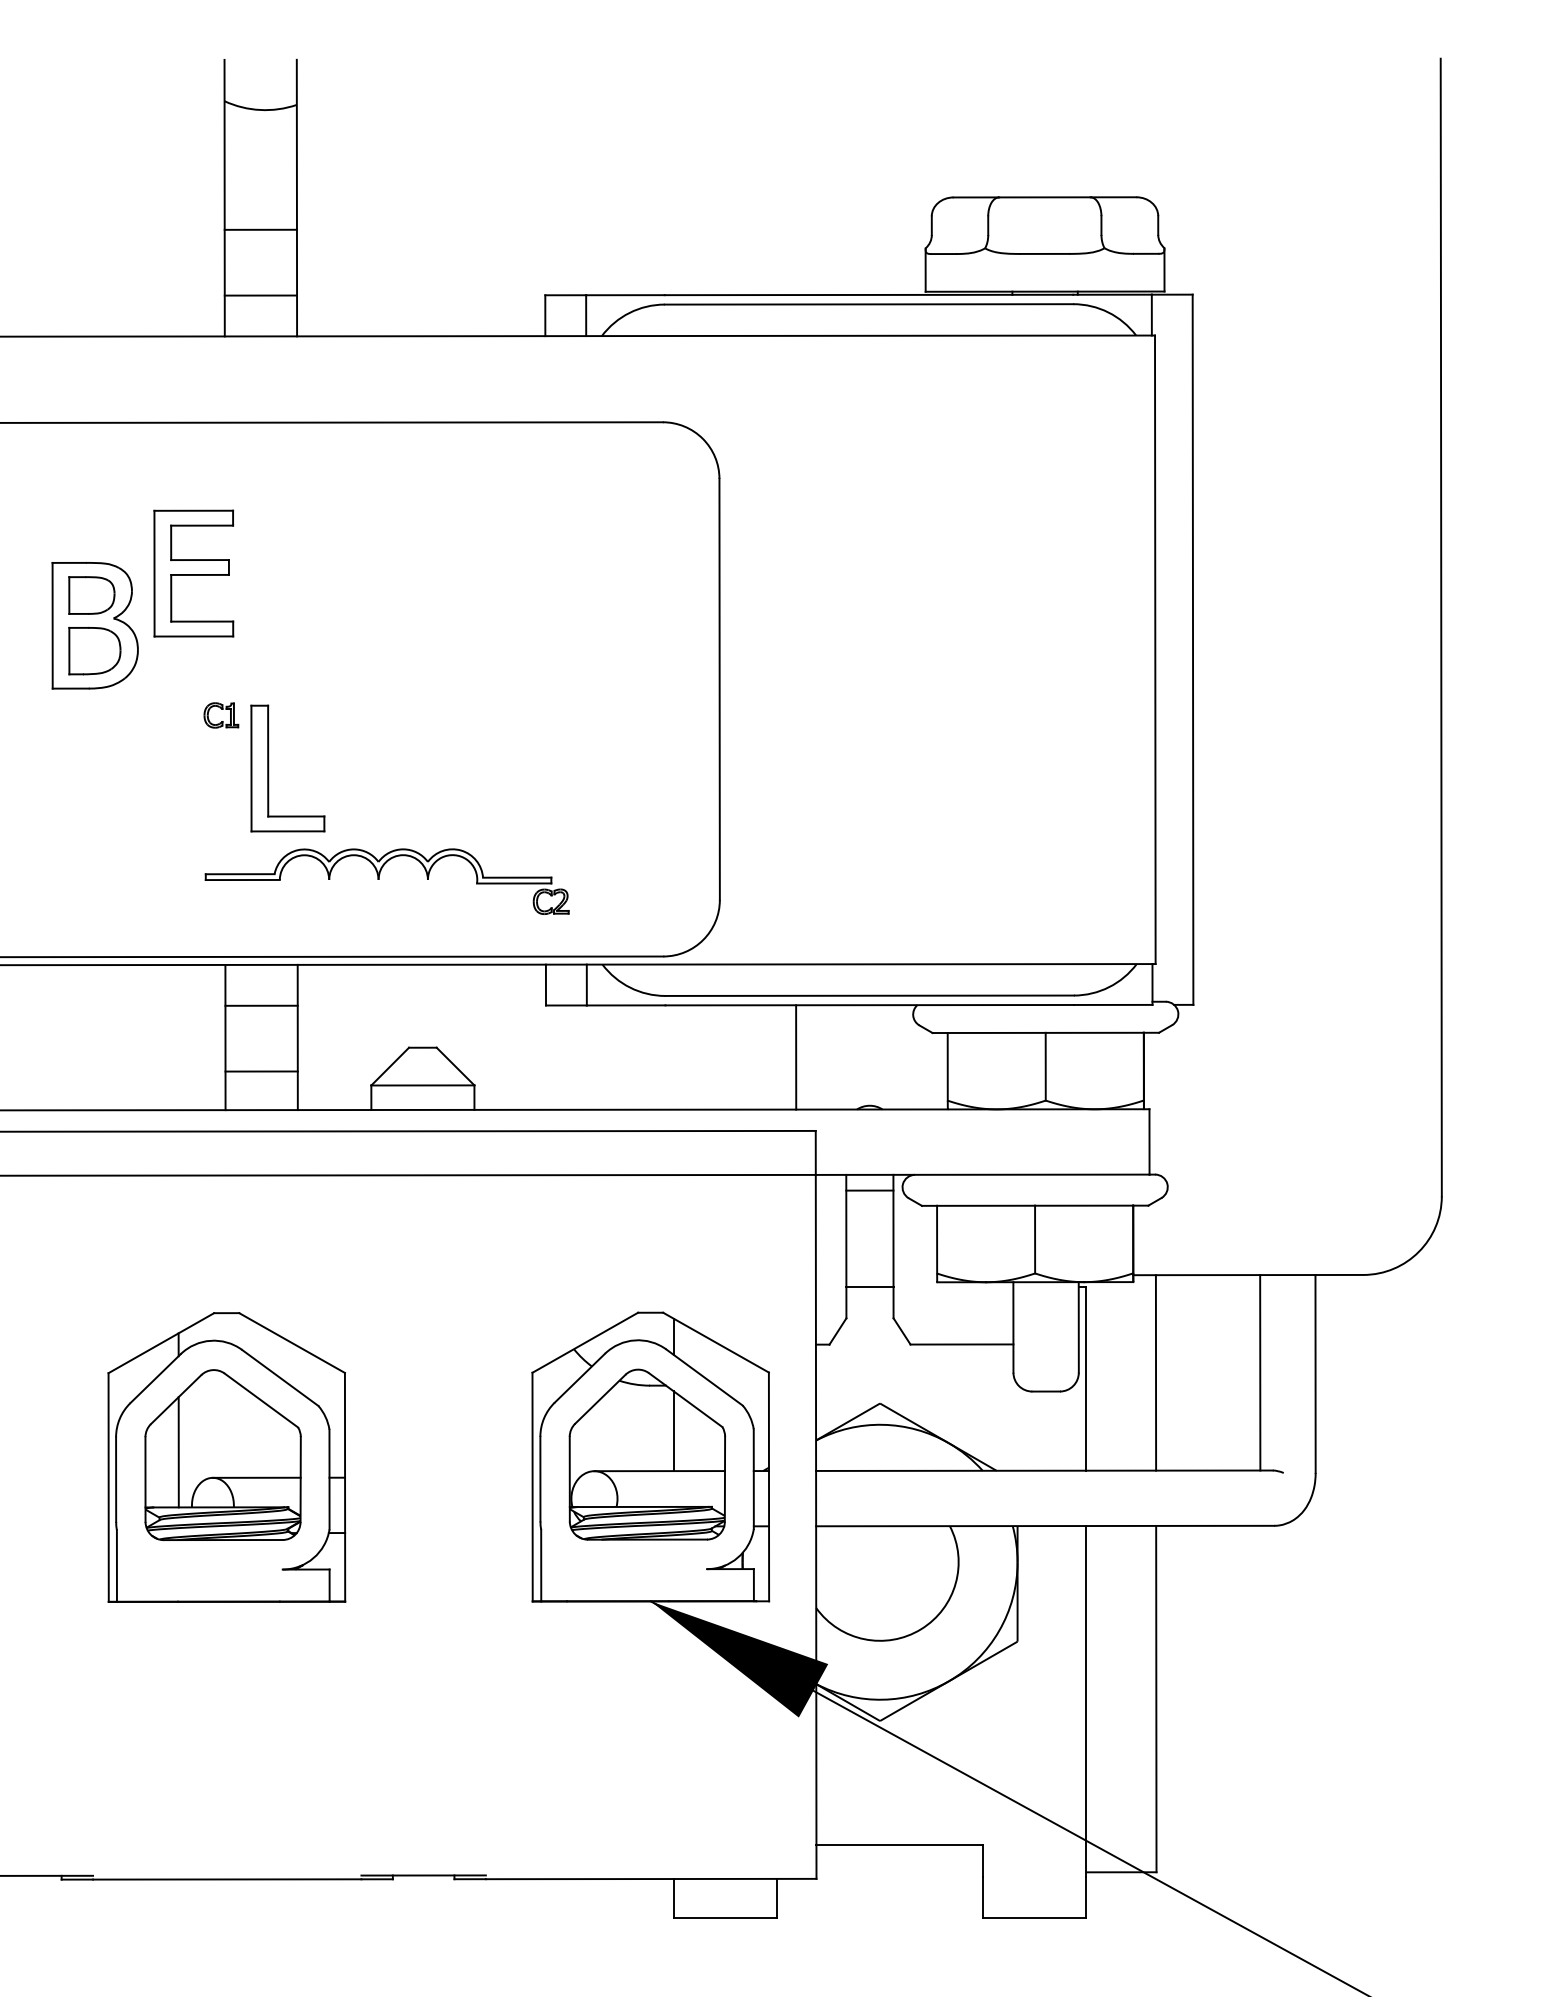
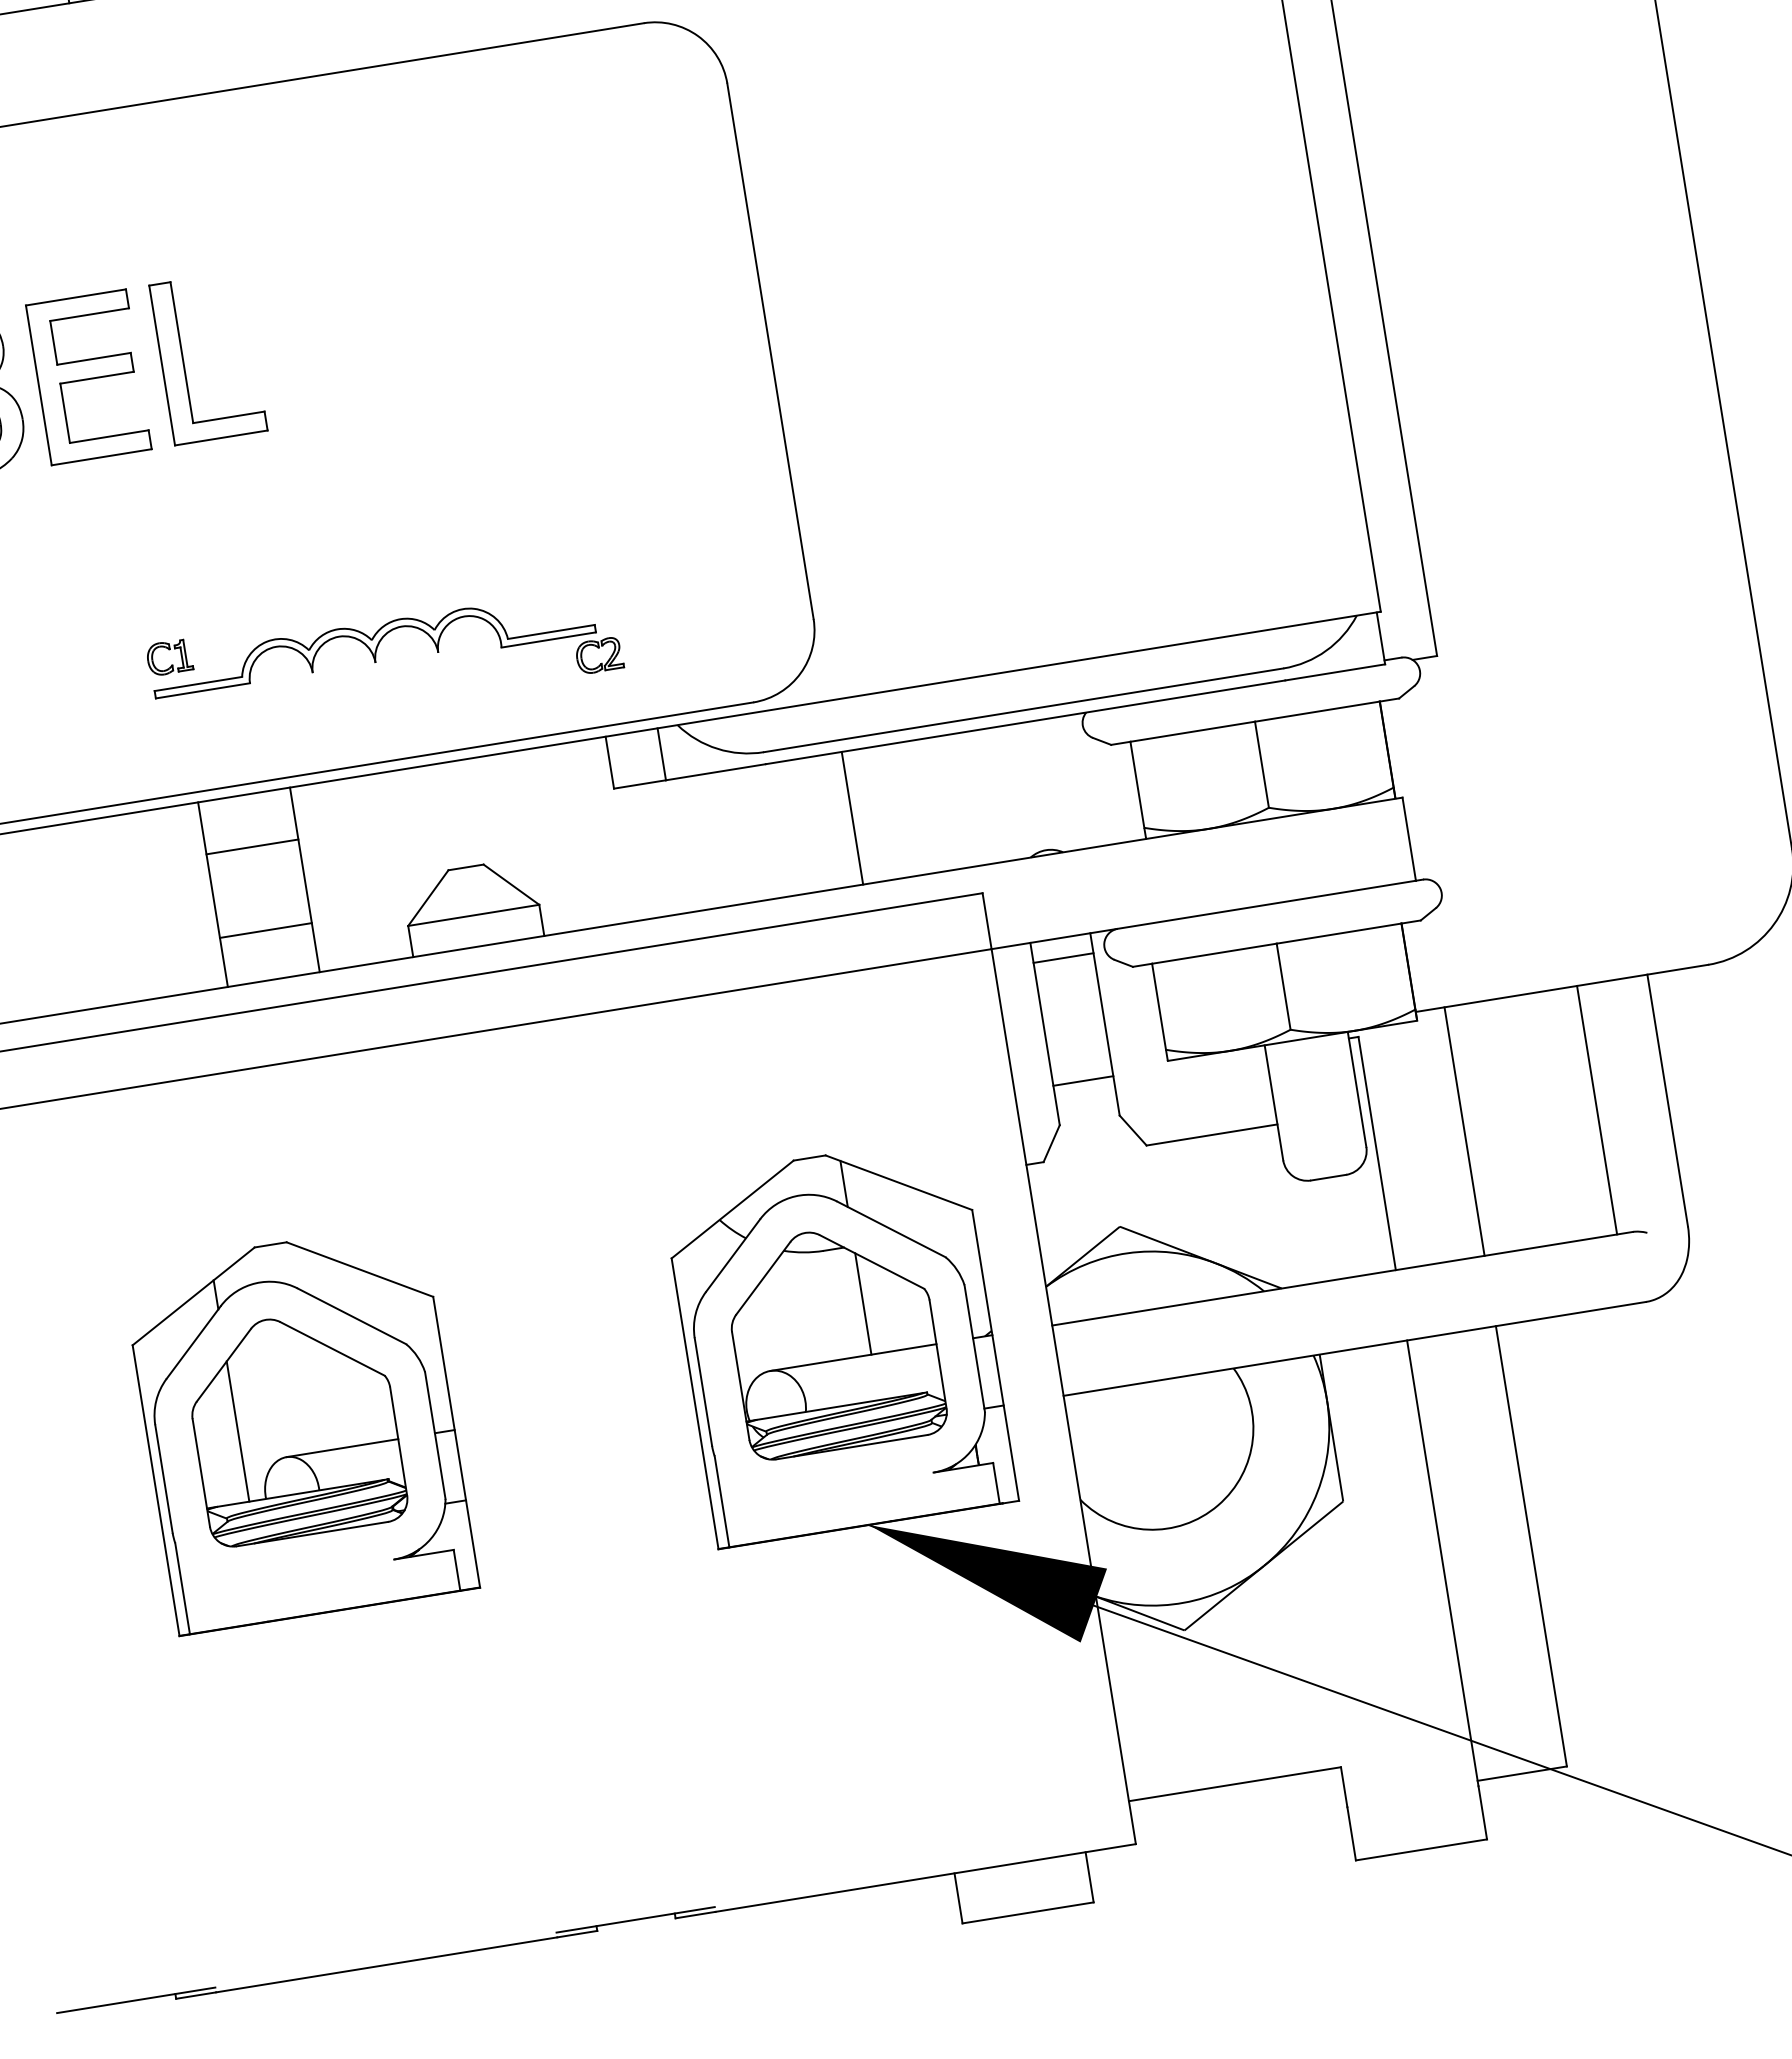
part: (193, 573) -> (88, 377), moved
part: (221, 715) -> (169, 657), moved
part: (269, 768) -> (185, 361), moved
line: (796, 1057) -> (852, 818), moved

